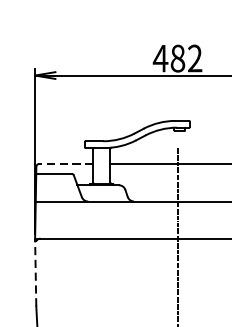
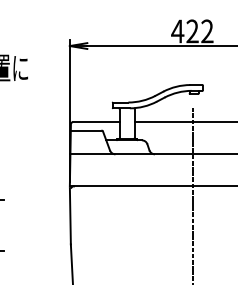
text: (177, 58) -> (192, 31), 482 -> 422
line: (66, 164) -> (96, 122), dashed -> solid
line: (35, 272) -> (70, 215), dashed -> solid

